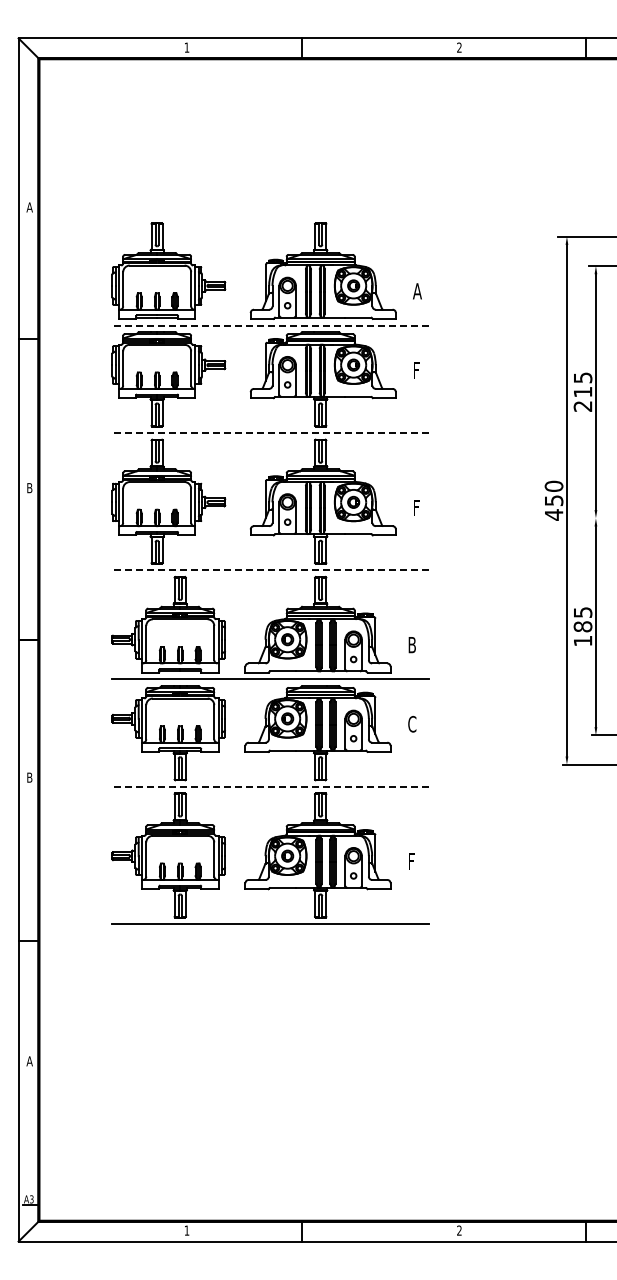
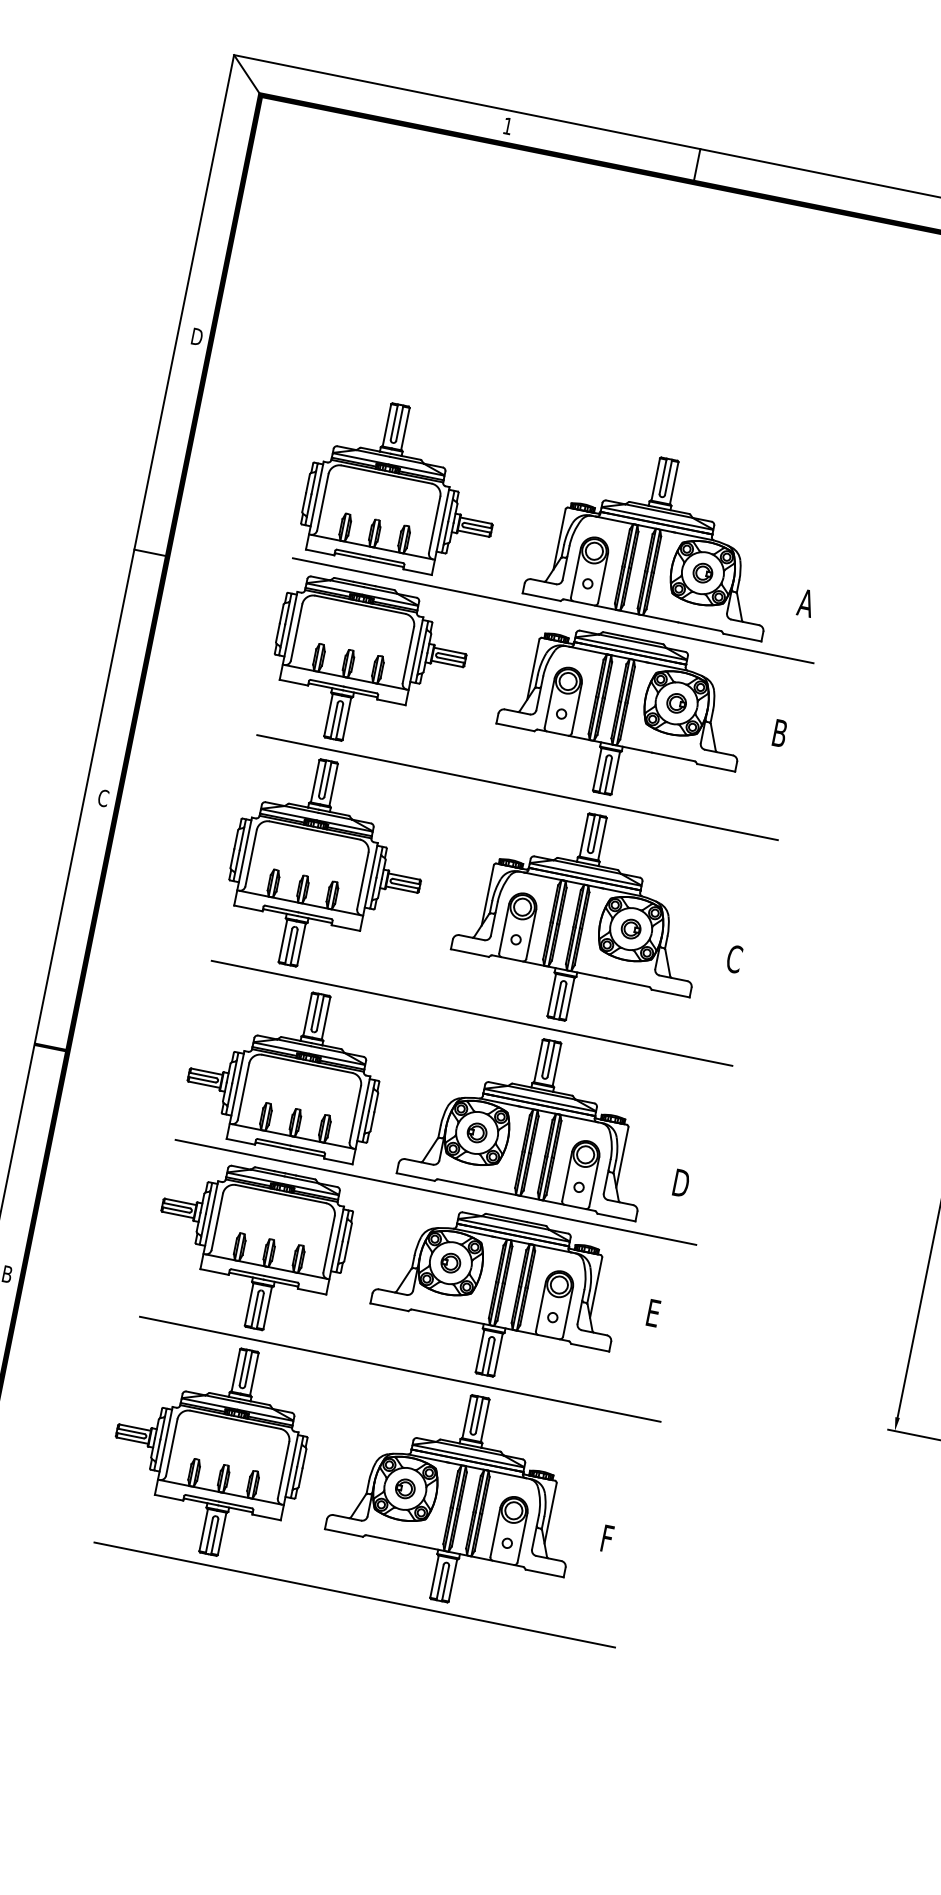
text: (29, 207) -> (195, 336), A -> D
line: (270, 325) -> (553, 610), dashed -> solid
text: (417, 370) -> (779, 733), F -> B
line: (270, 433) -> (517, 788), dashed -> solid
text: (29, 488) -> (102, 798), B -> C
text: (417, 507) -> (734, 958), F -> C
line: (270, 570) -> (471, 1013), dashed -> solid
text: (413, 645) -> (682, 1184), B -> D
text: (412, 723) -> (654, 1312), C -> E
line: (270, 786) -> (400, 1368), dashed -> solid

